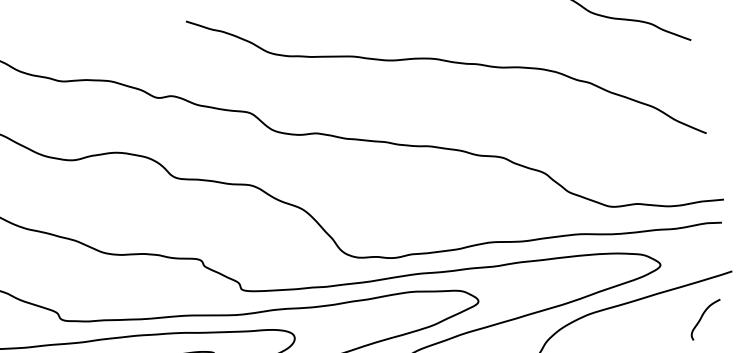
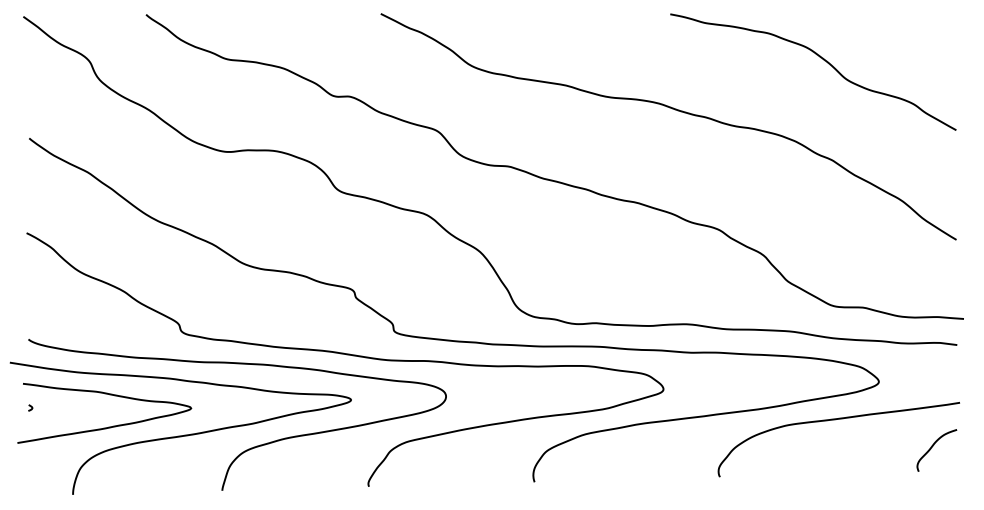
curve: (702, 316) -> (933, 446), moved

